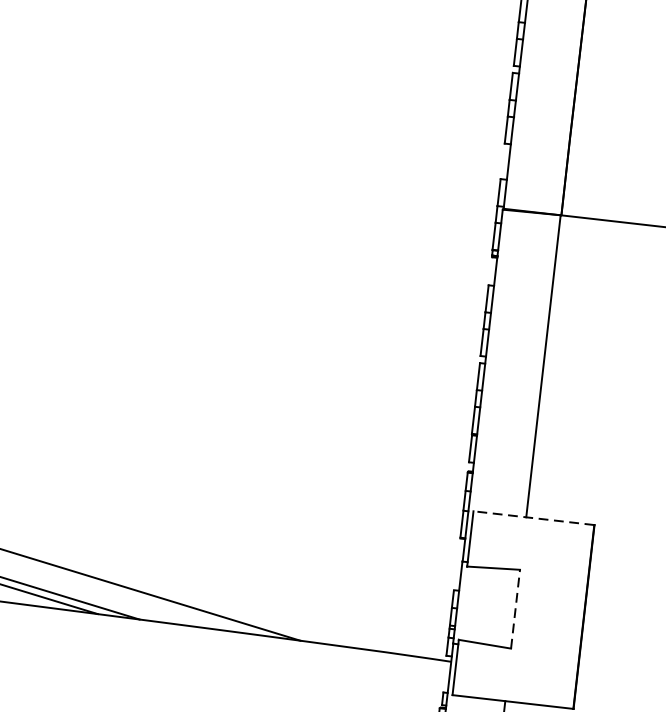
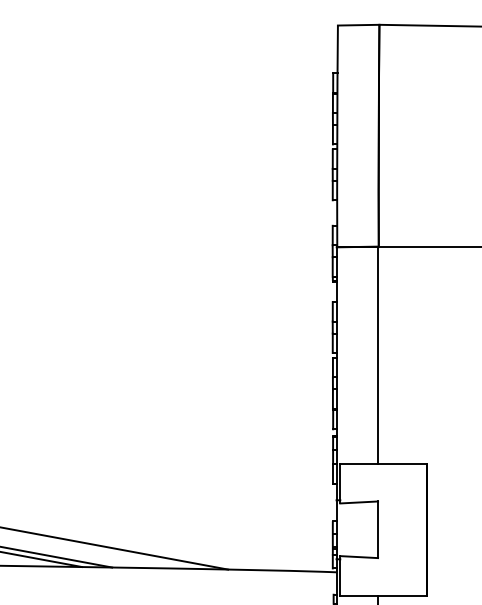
line: (533, 517) -> (383, 463), dashed -> solid
line: (516, 608) -> (378, 529), dashed -> solid

